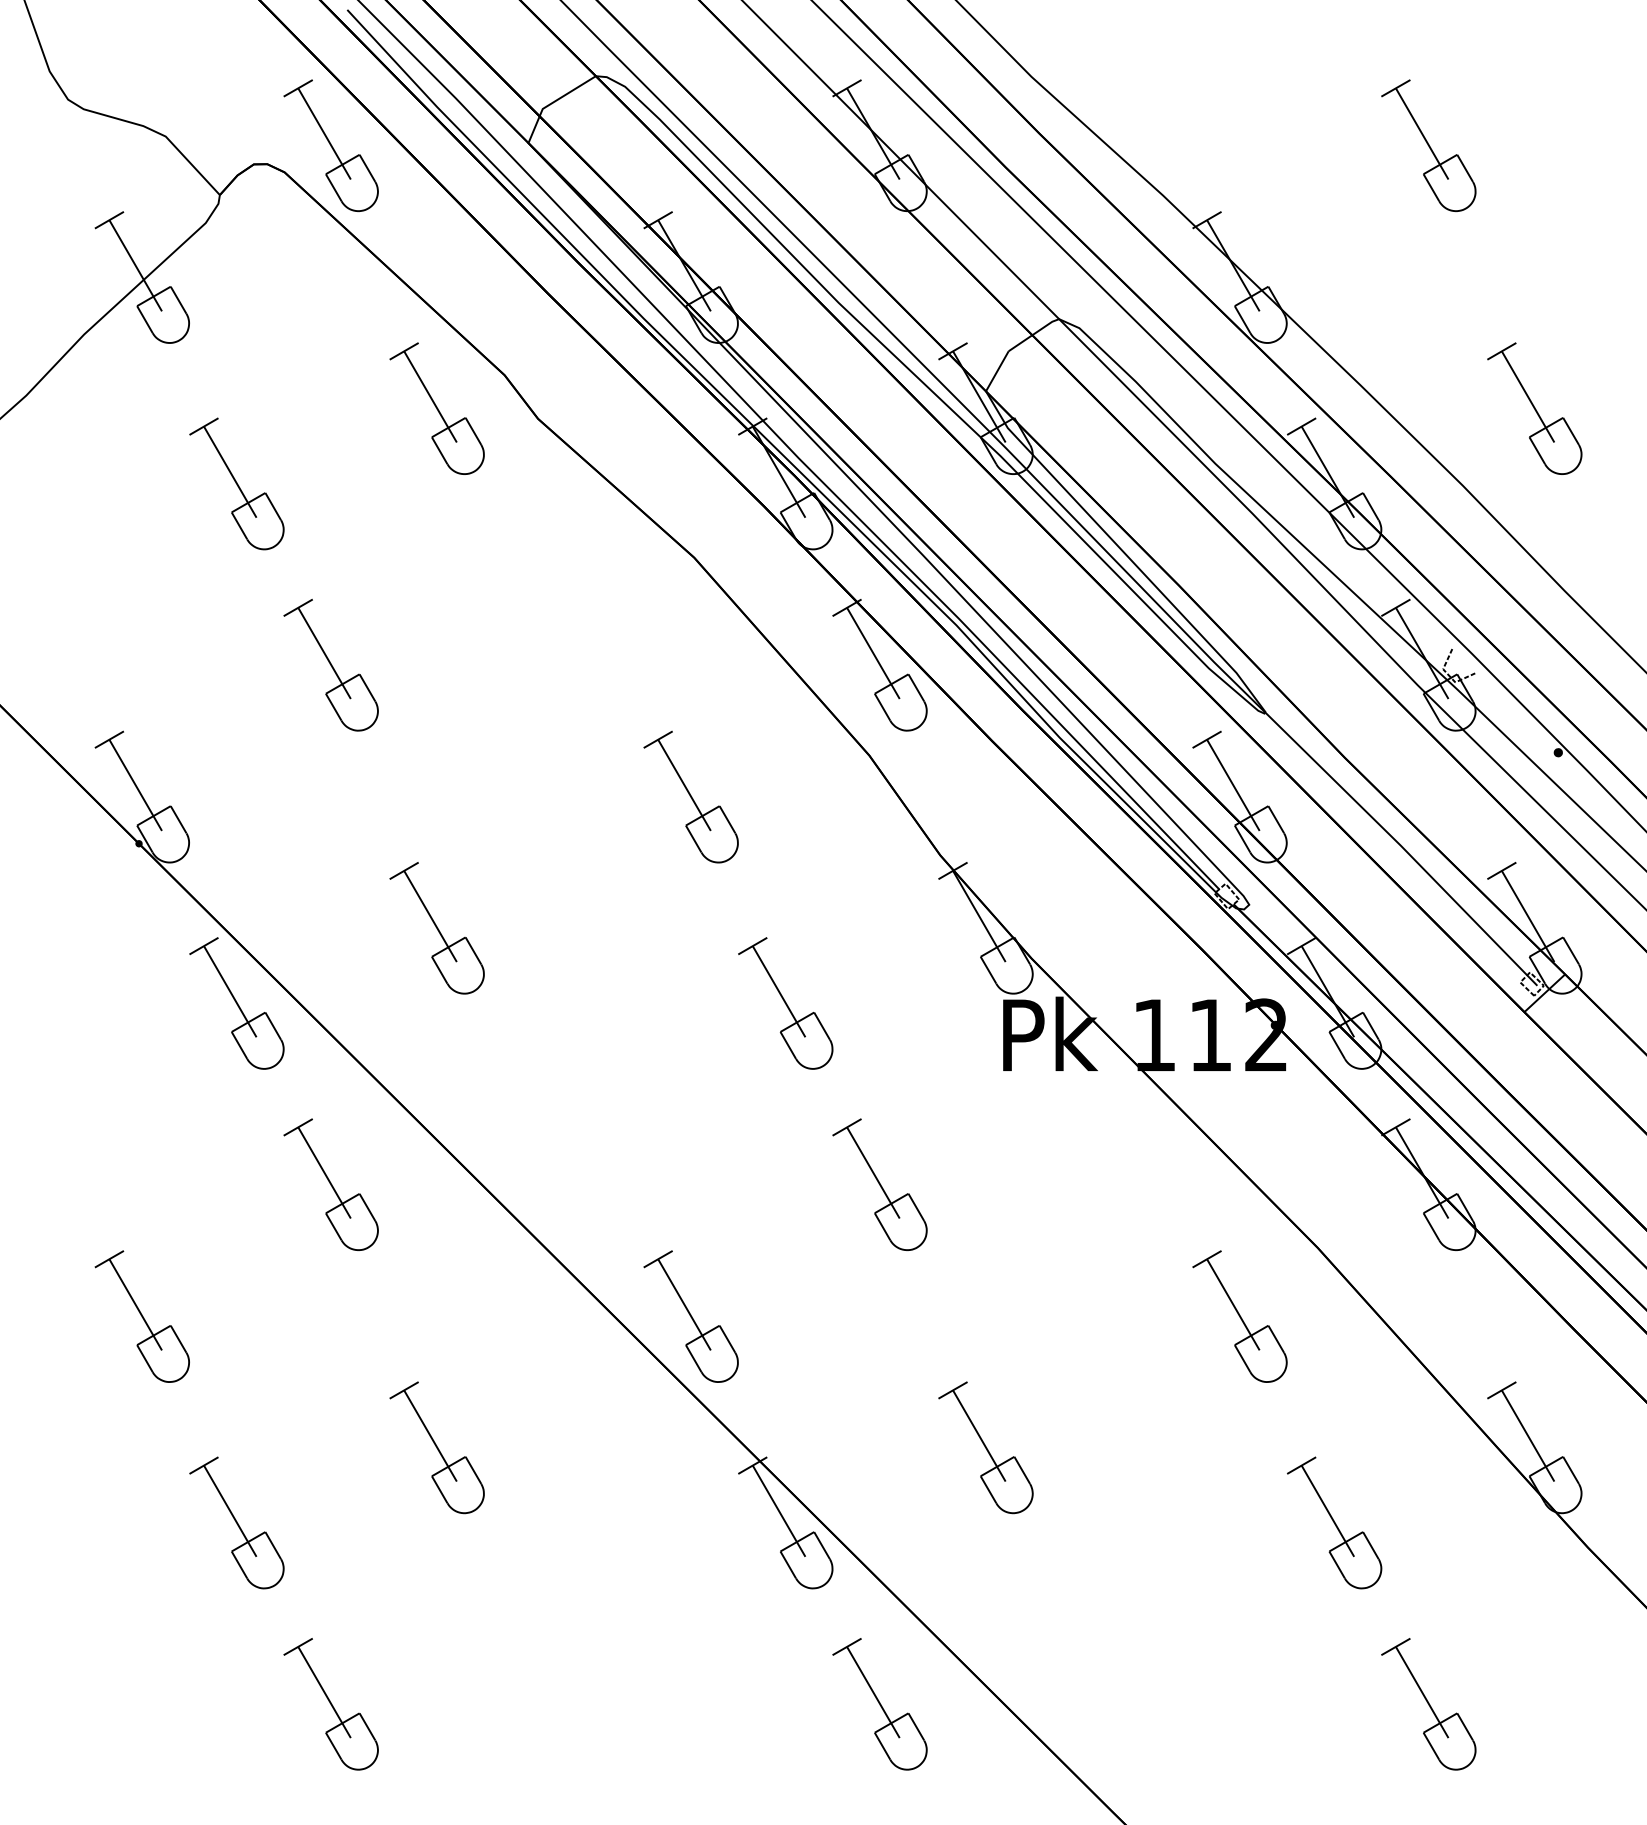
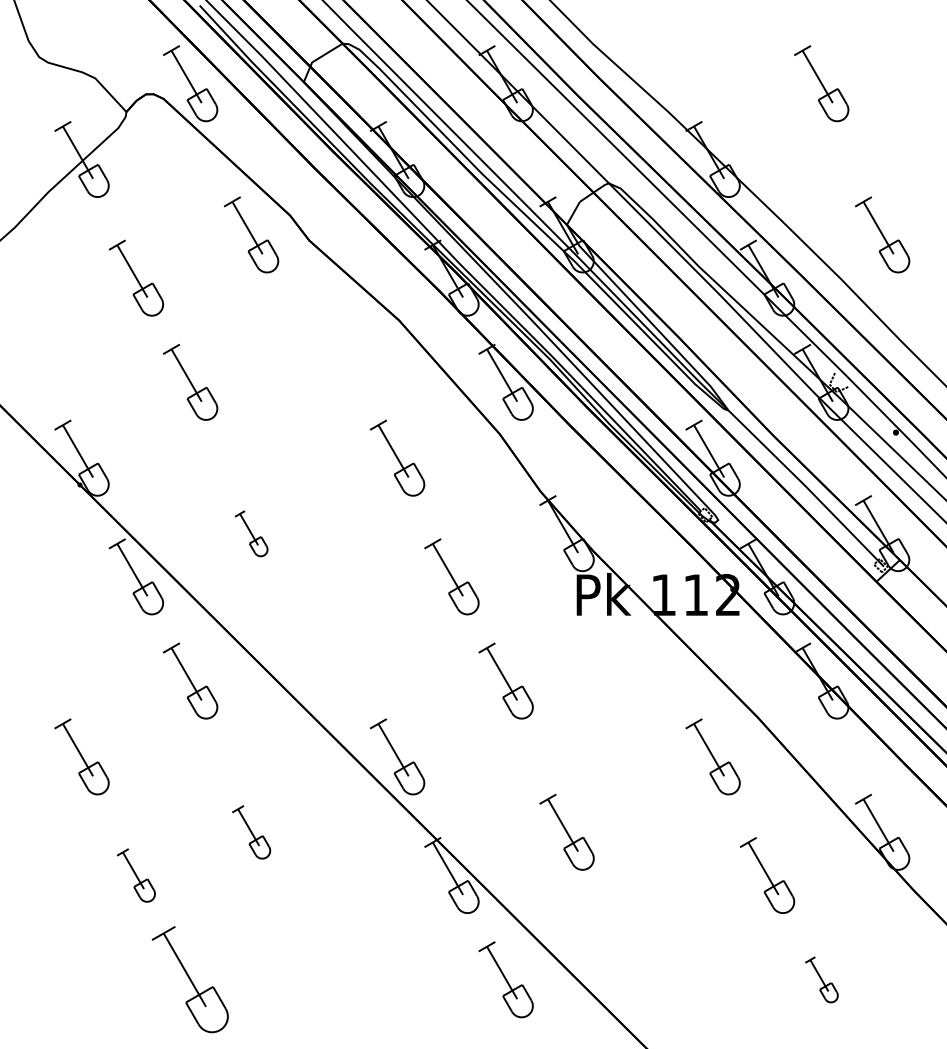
part: (437, 928) -> (251, 533), size x0.6
part: (437, 1448) -> (251, 832), size x0.7
part: (235, 1522) -> (135, 875), size x0.7
part: (331, 1703) -> (190, 979), size x1.4
part: (1428, 1703) -> (821, 979), size x0.6

